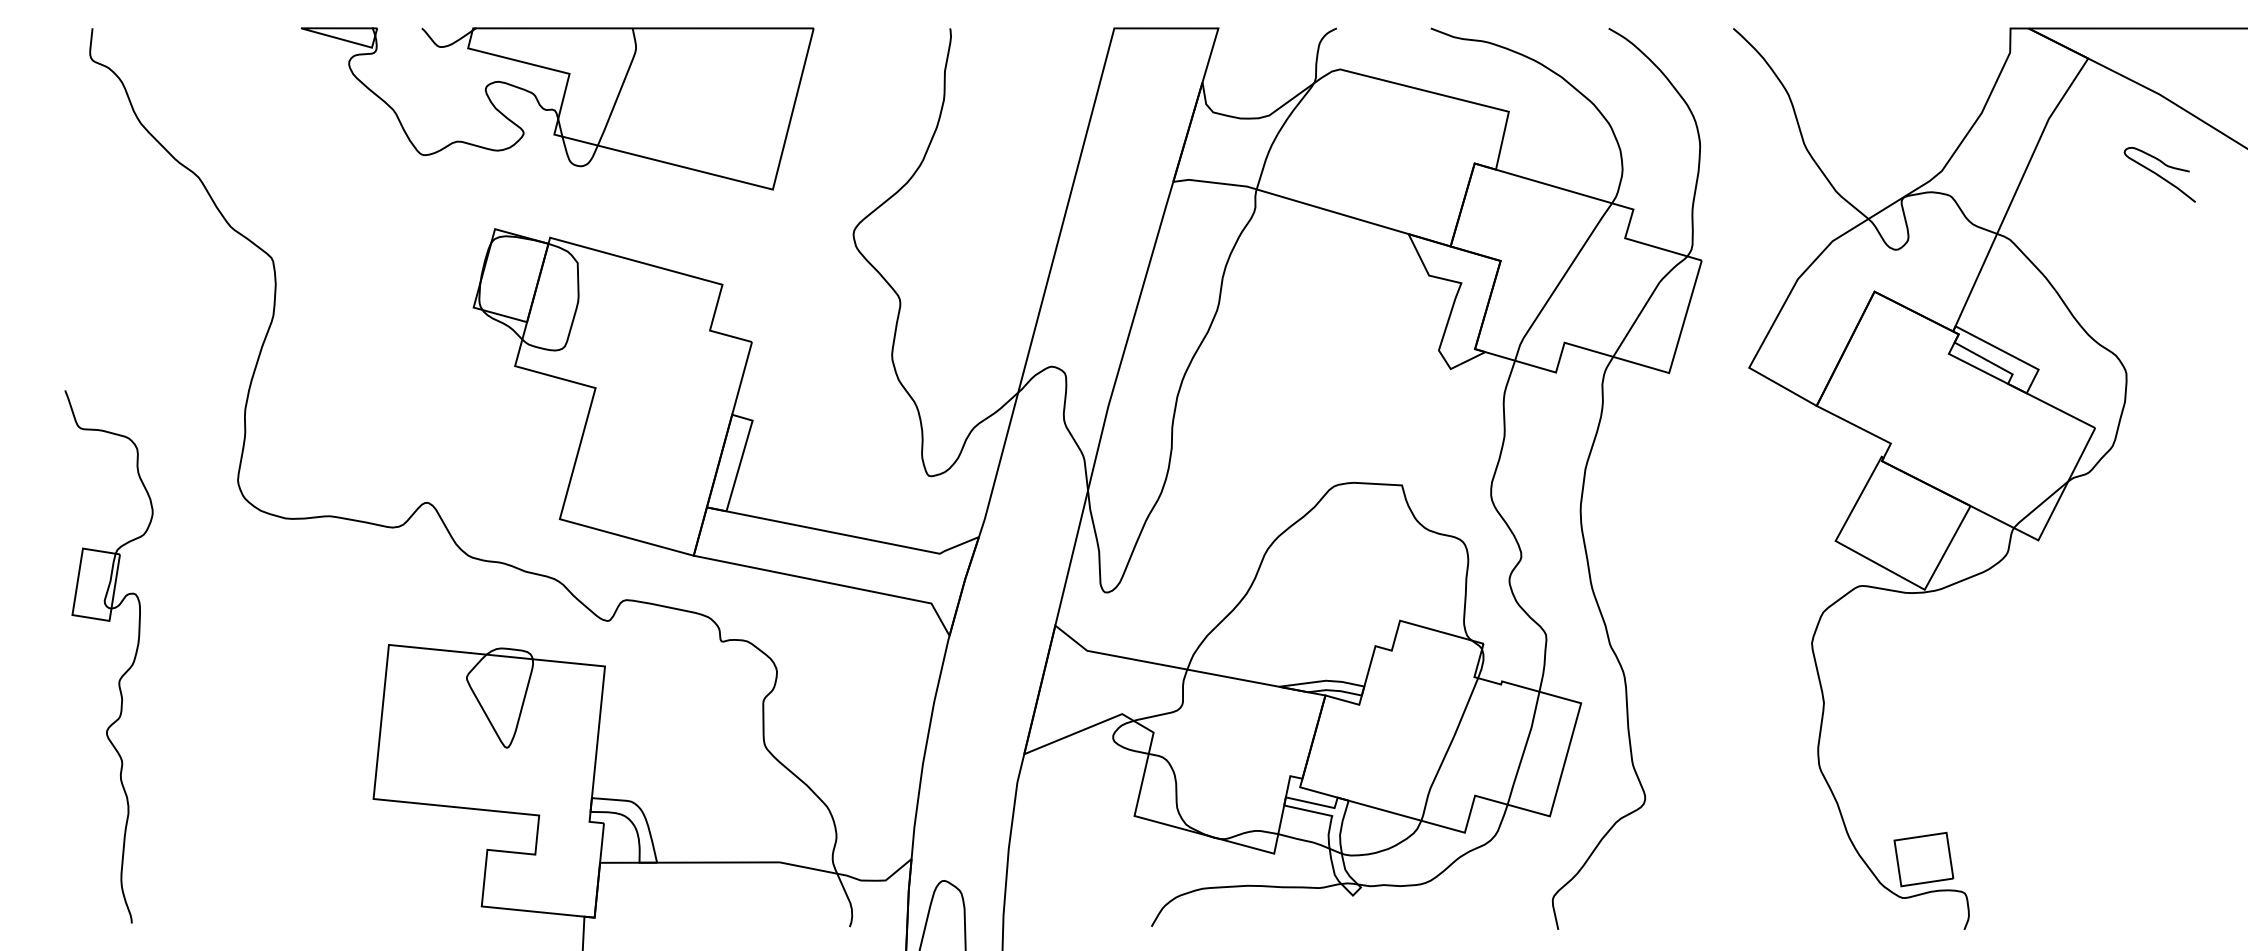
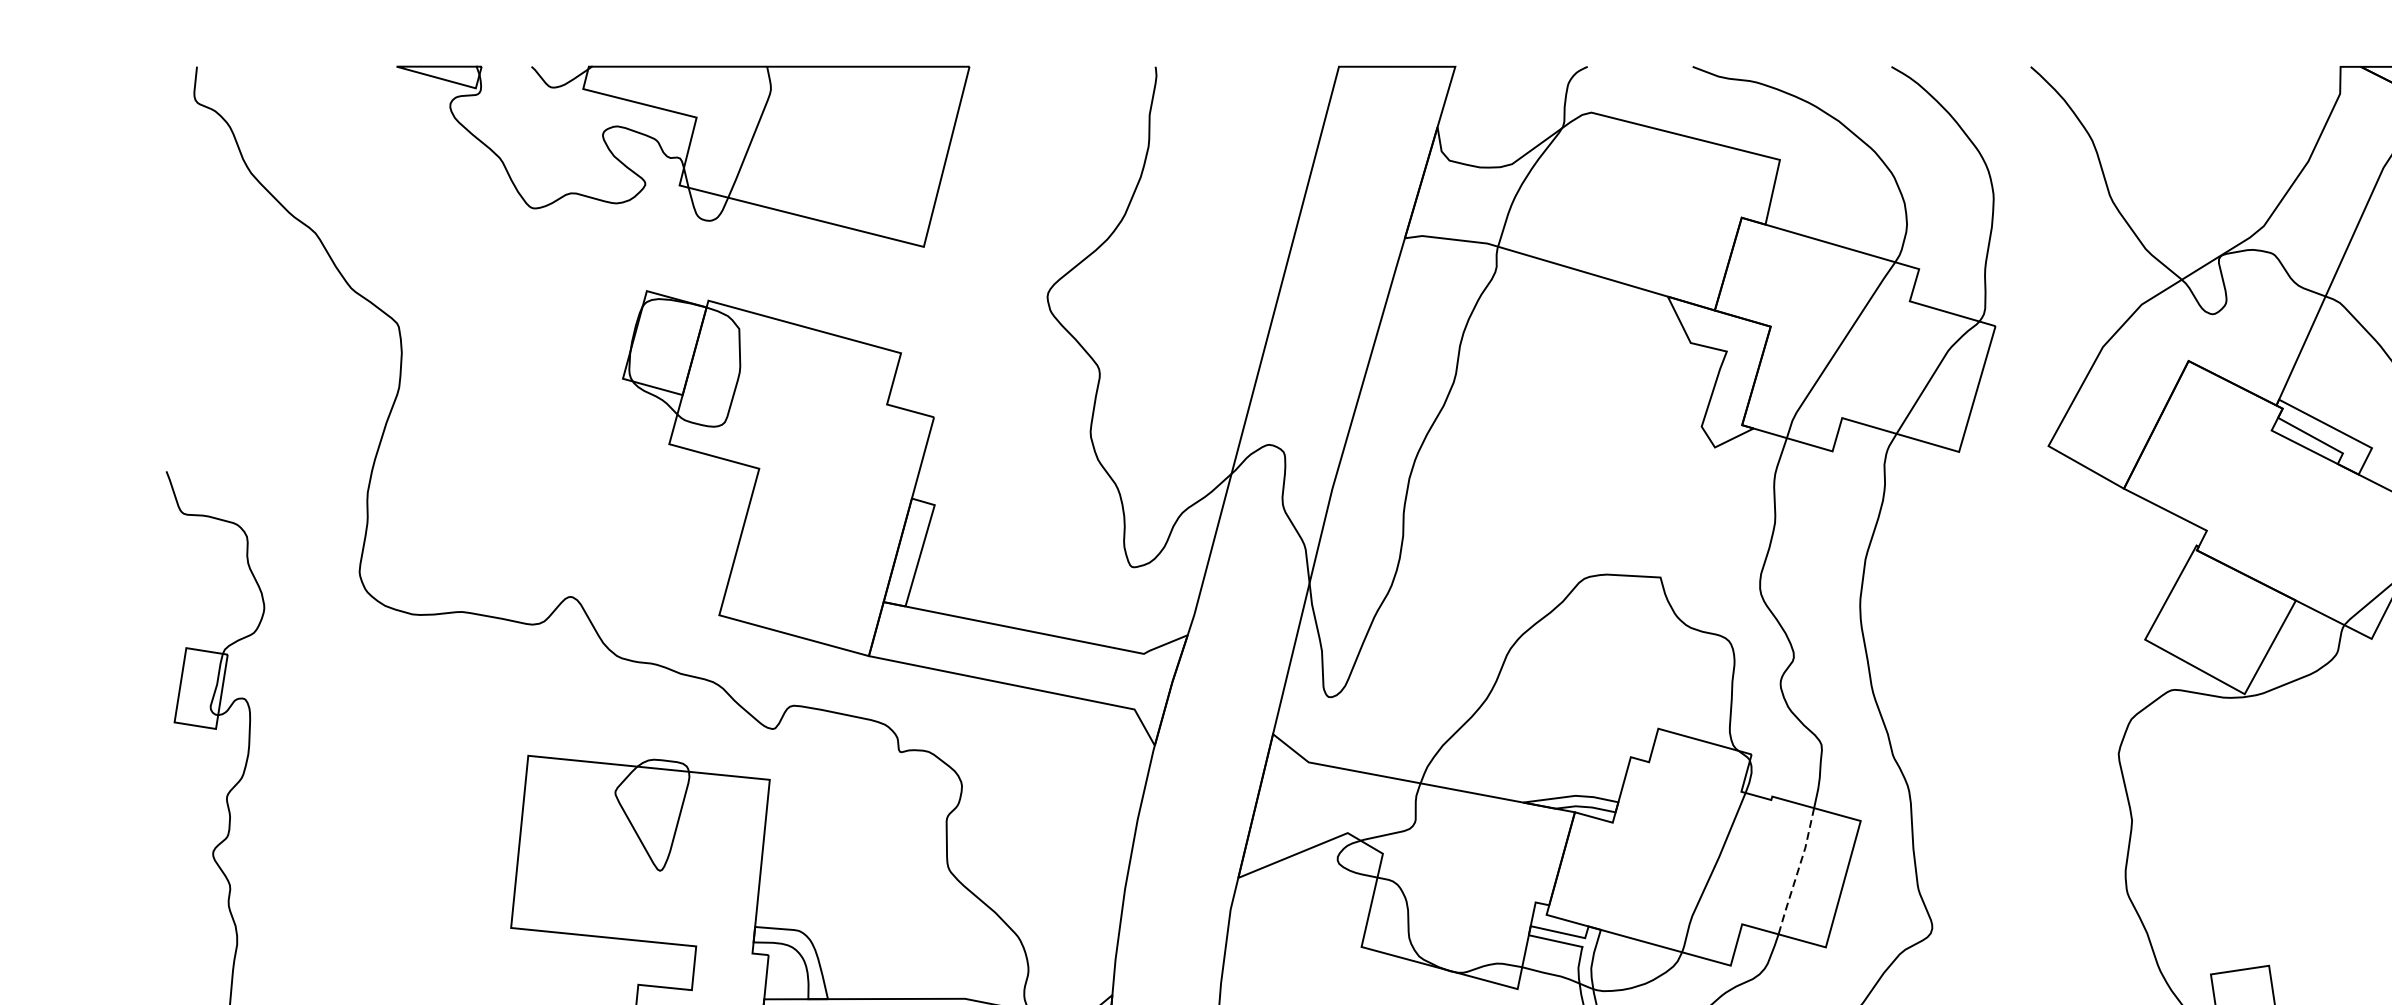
part: (557, 108) -> (683, 156), moved
line: (1524, 749) -> (1797, 872), solid -> dashed

